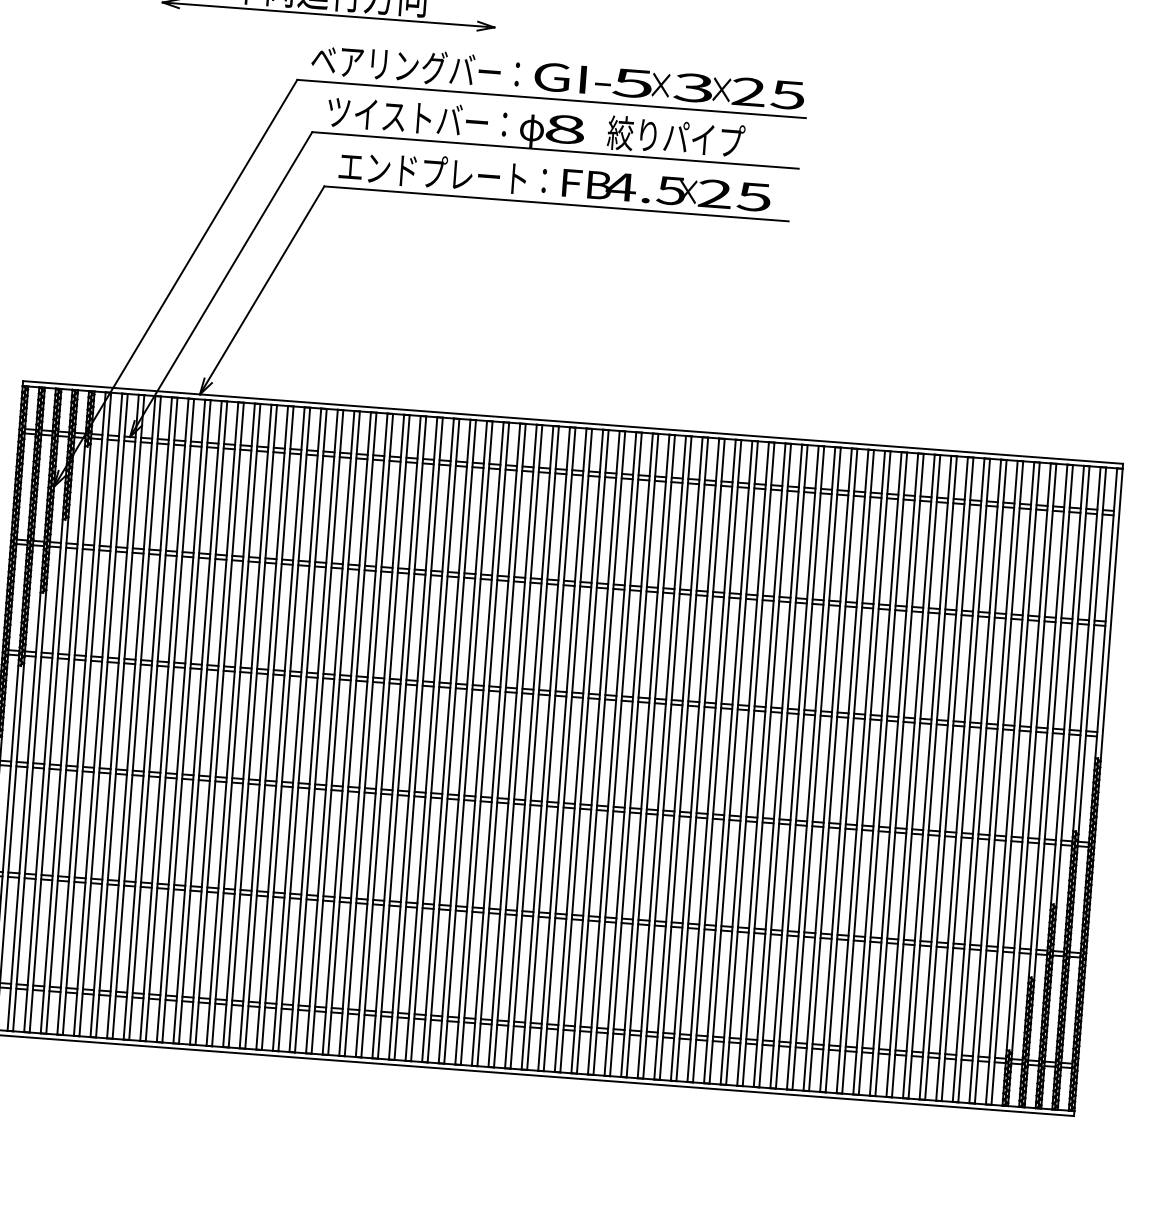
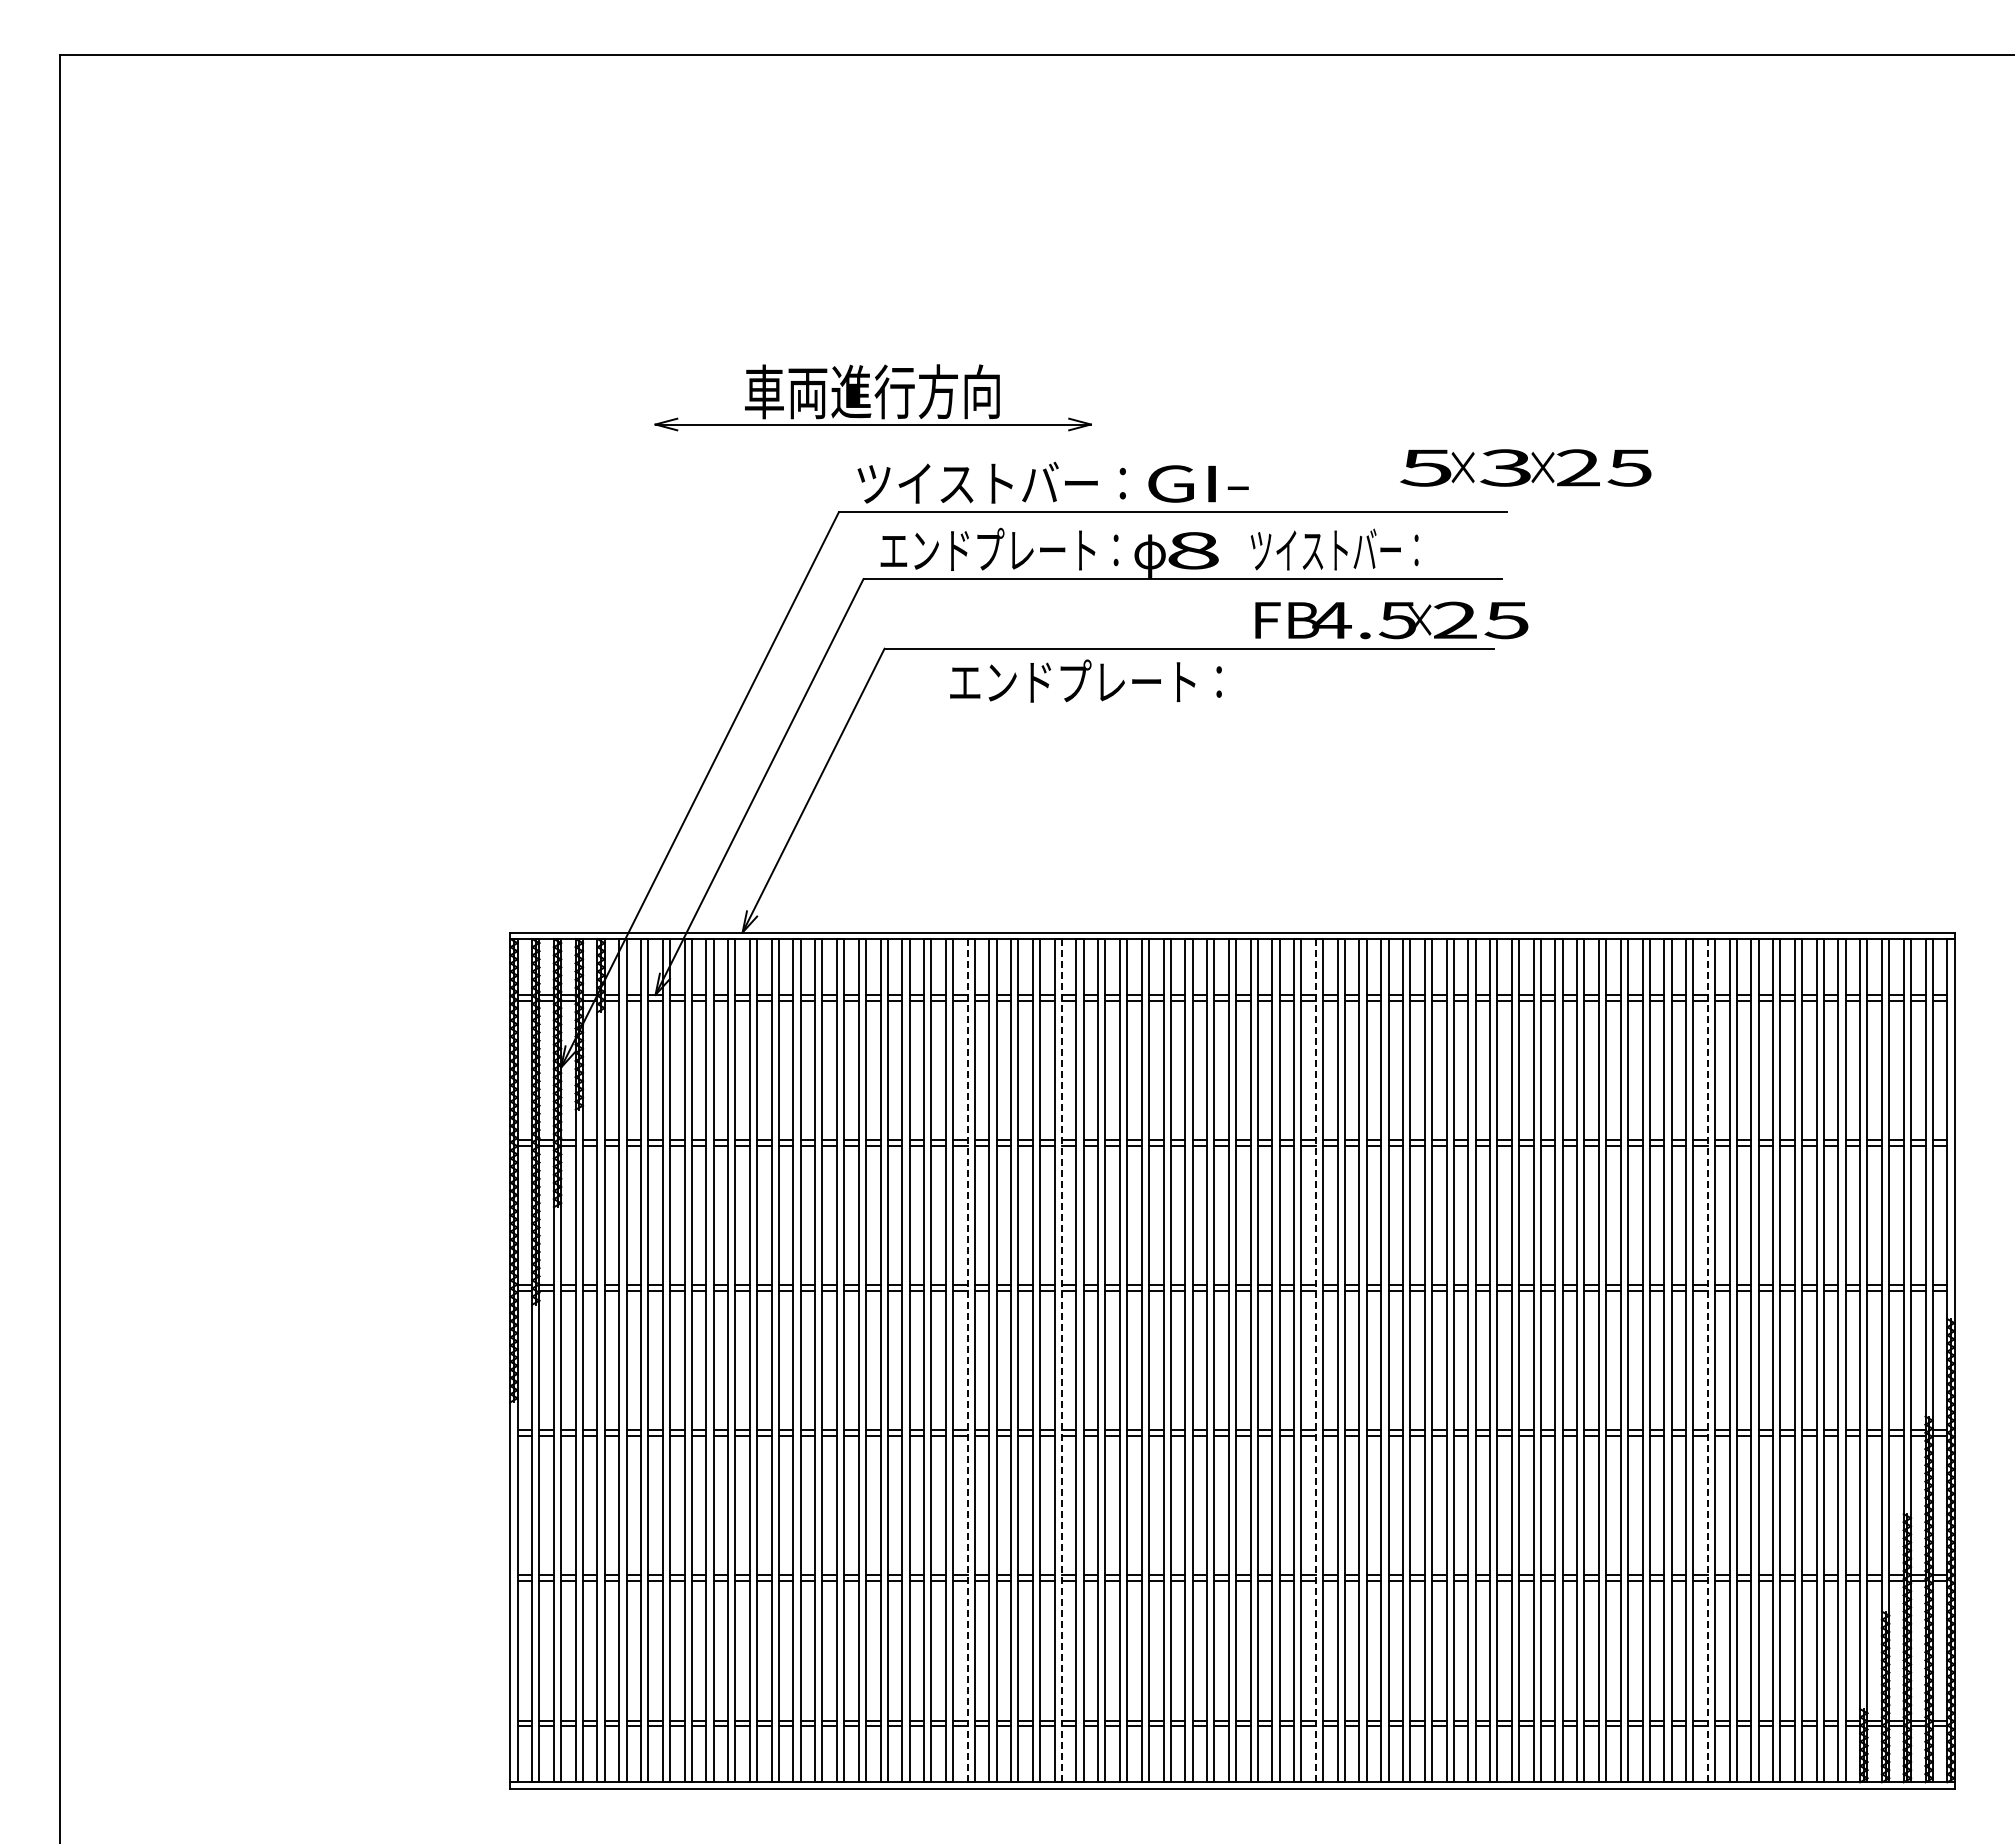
text: (415, 65) -> (991, 482), ベアリングバー： -> ツイストバー：
text: (708, 88) -> (1525, 467), moved
text: (417, 116) -> (999, 548), ツイストバー： -> エンドプレート：
text: (675, 136) -> (1338, 549), 絞りパイプ -> ツイストバー：
text: (442, 172) -> (1085, 680), moved
text: (666, 190) -> (1391, 620), moved
line: (346, 733) -> (967, 1360), solid -> dashed
line: (418, 738) -> (1061, 1360), solid -> dashed
line: (611, 753) -> (1315, 1360), solid -> dashed
line: (910, 775) -> (1707, 1360), solid -> dashed

